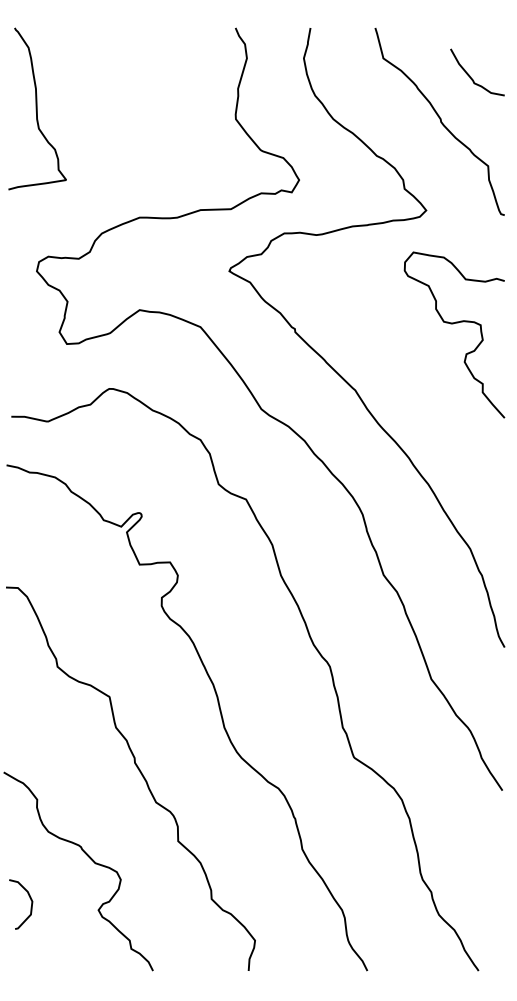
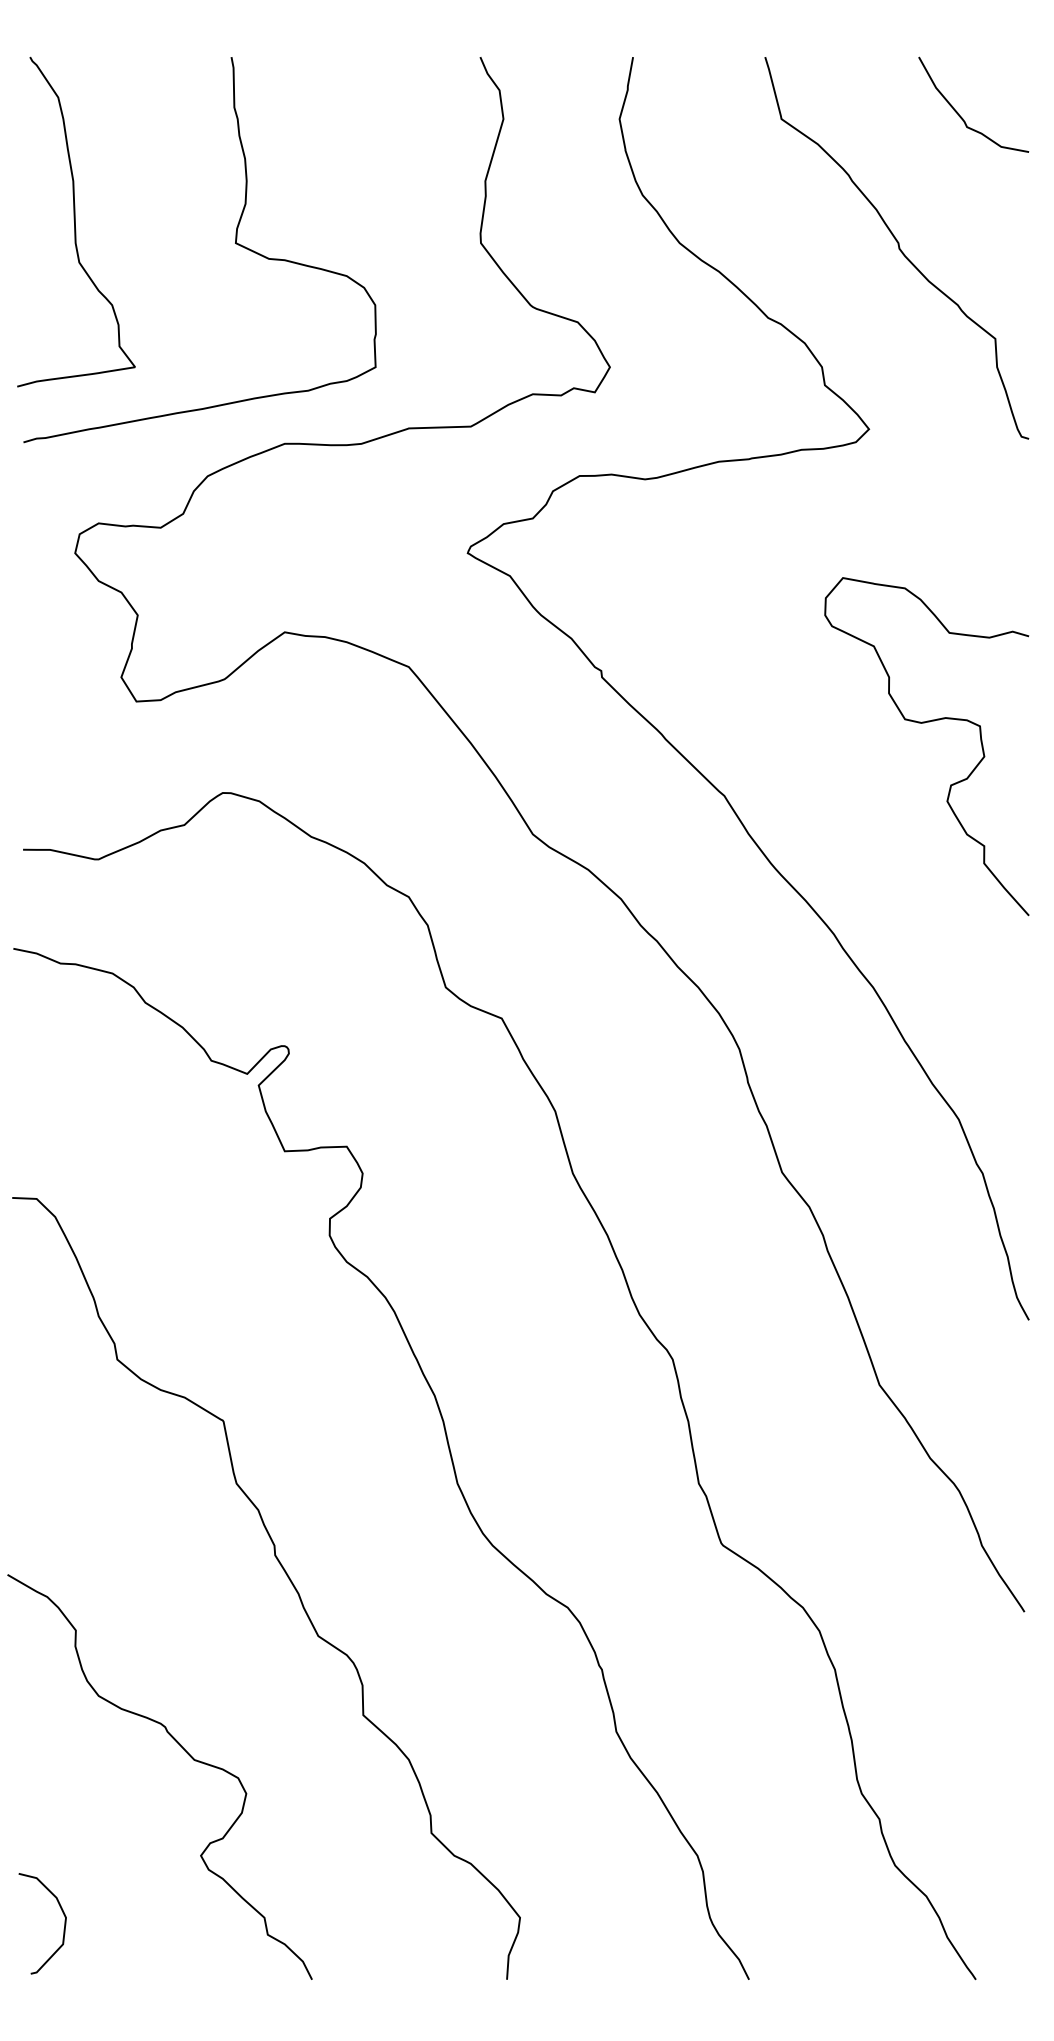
curve: (470, 75) -> (959, 111), moved
curve: (114, 119) -> (233, 243), added
curve: (453, 324) -> (924, 724), moved
curve: (30, 907) -> (62, 1929), moved

